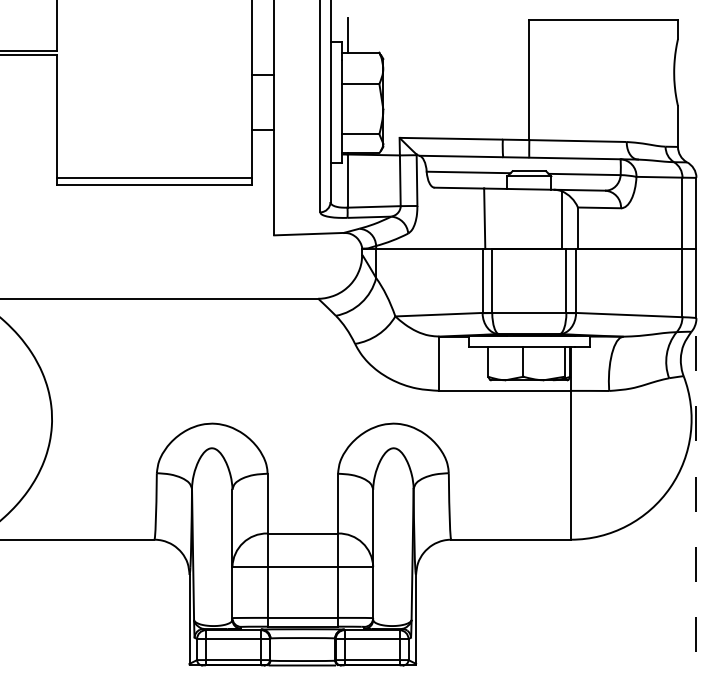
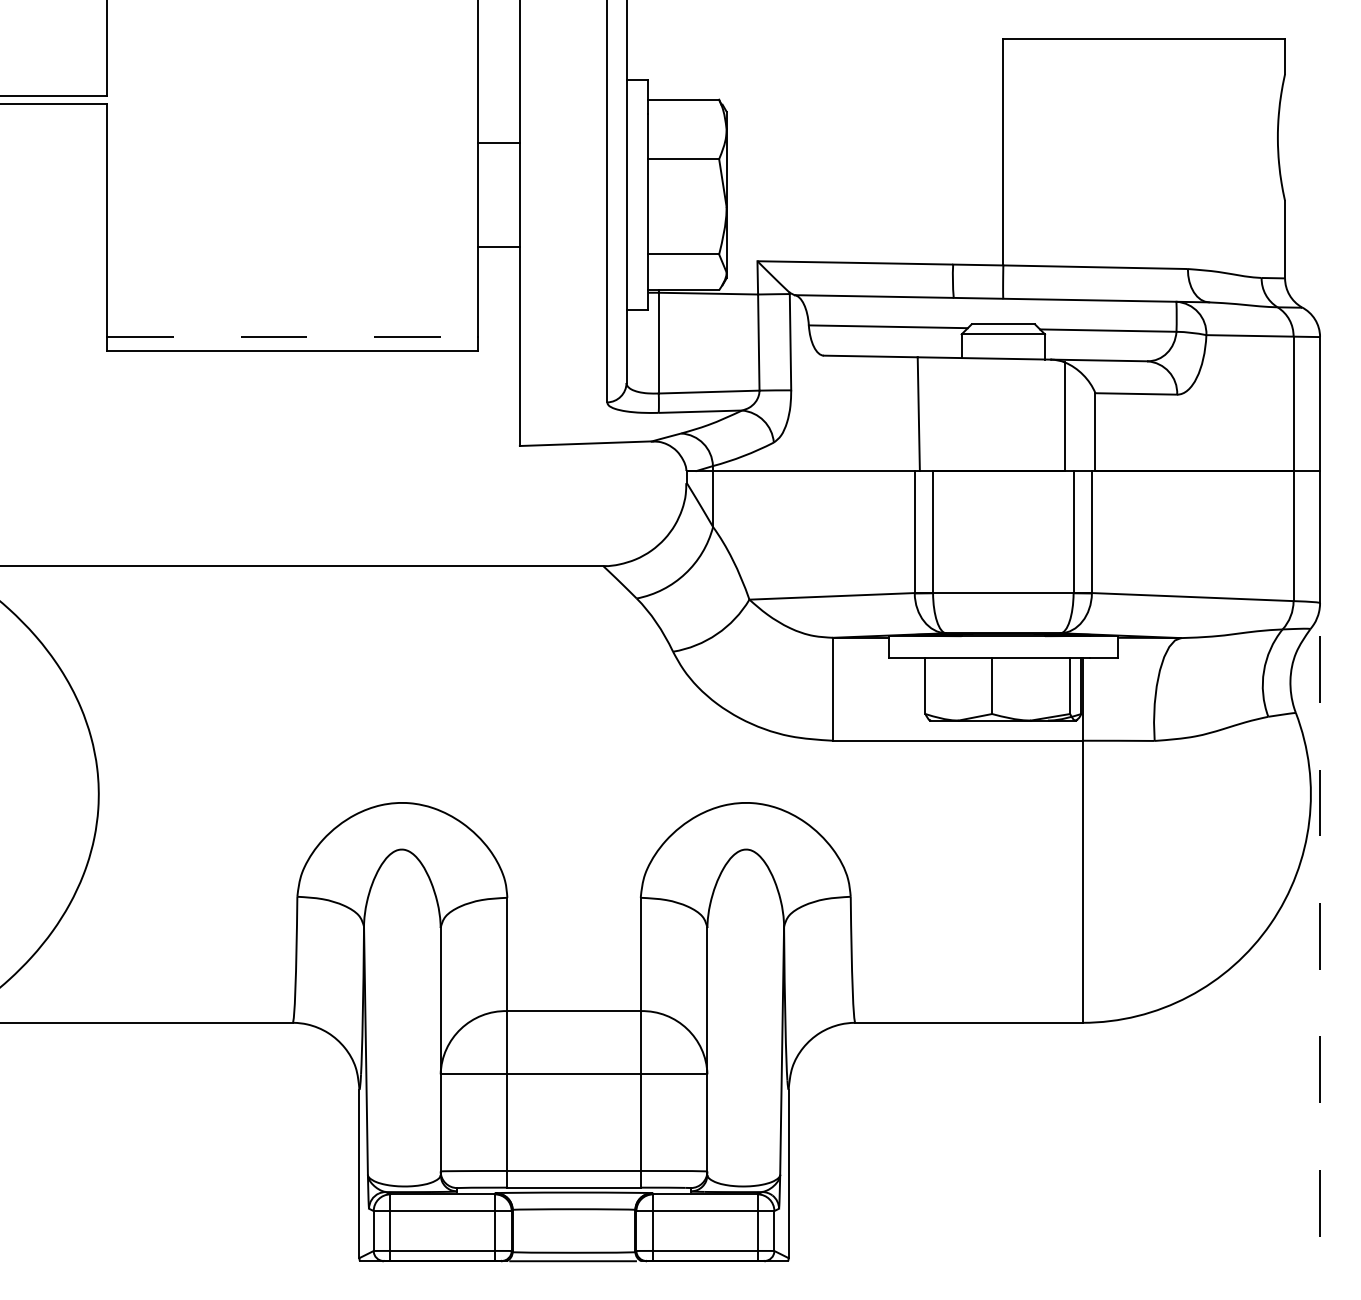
line: (347, 34) -> (658, 65), removed
line: (154, 178) -> (292, 338), solid -> dashed

